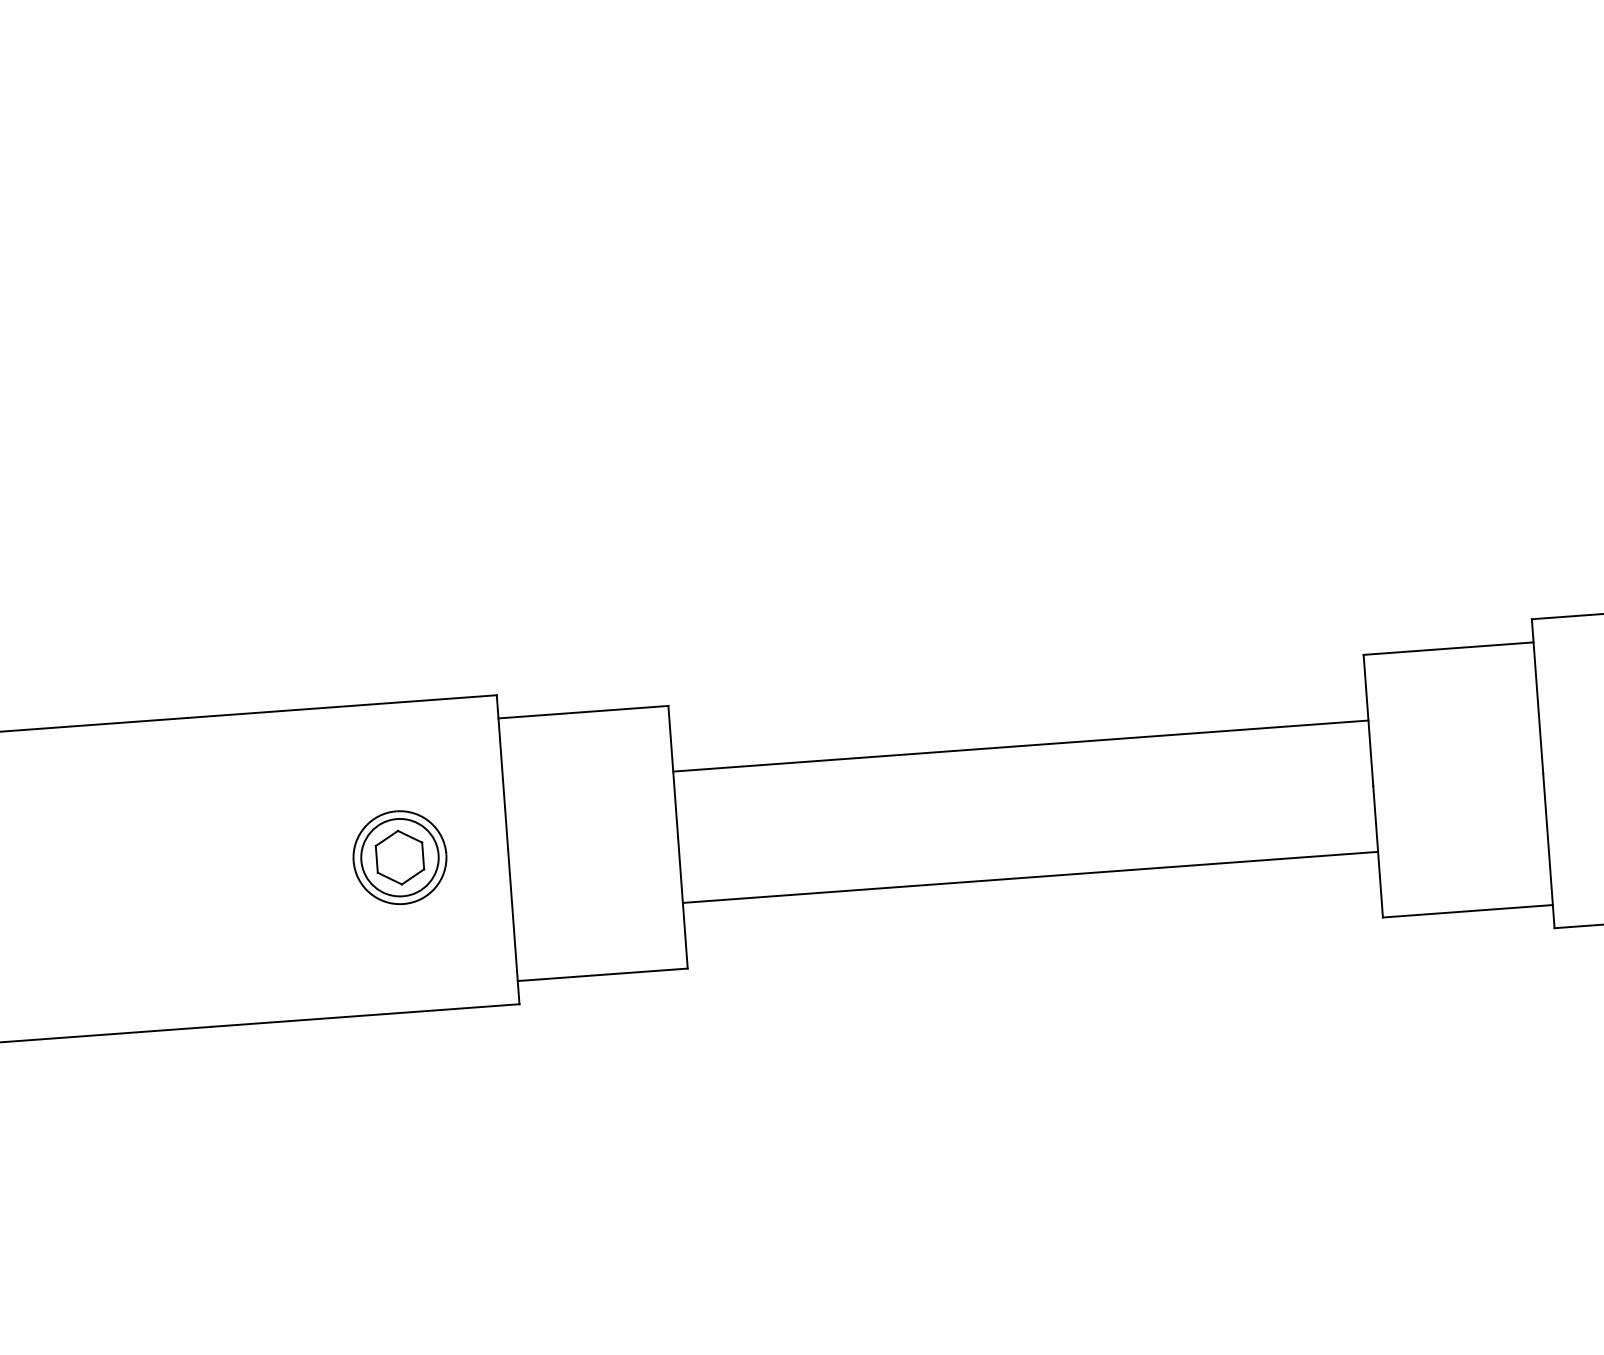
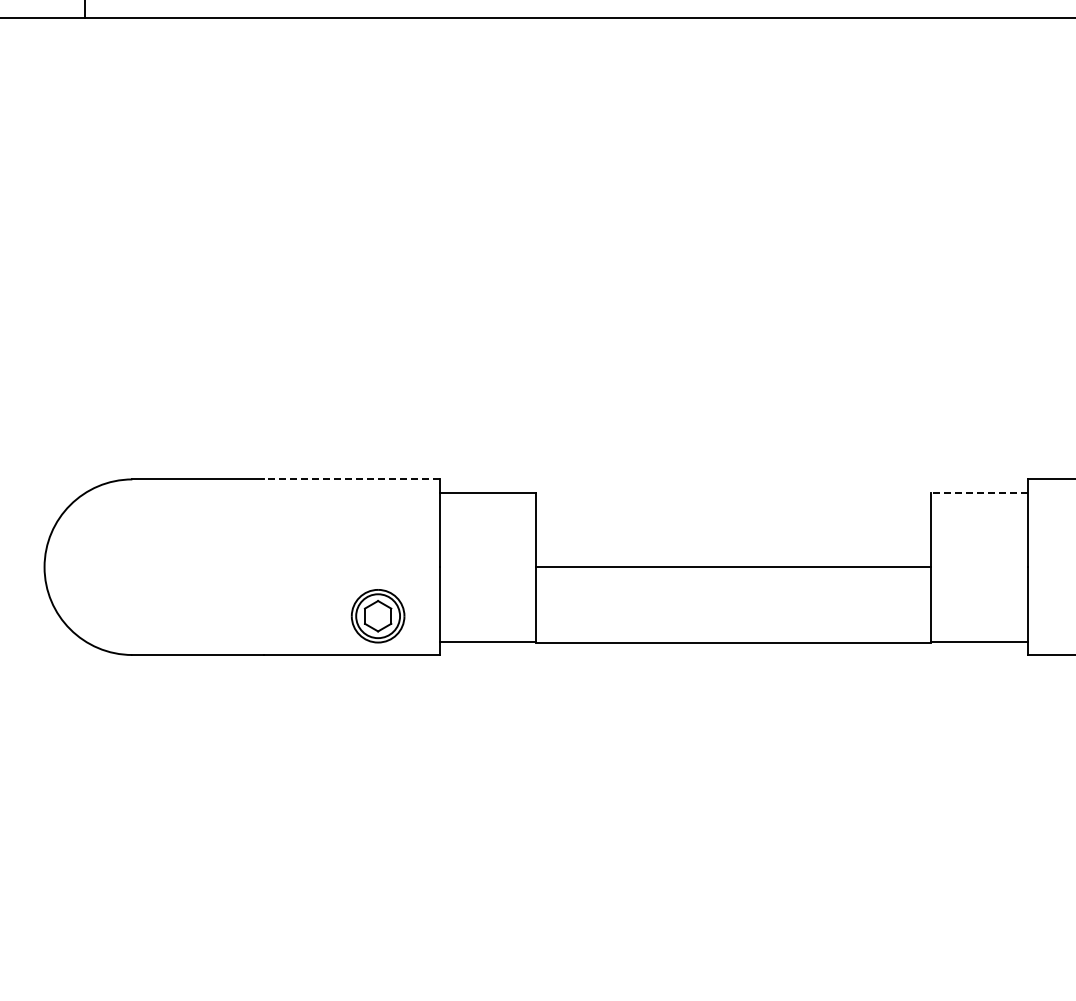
line: (1446, 648) -> (978, 492), solid -> dashed
line: (341, 706) -> (351, 479), solid -> dashed
line: (1020, 745) -> (733, 566), moved
part: (398, 858) -> (377, 616), moved
line: (1030, 877) -> (733, 642), moved

